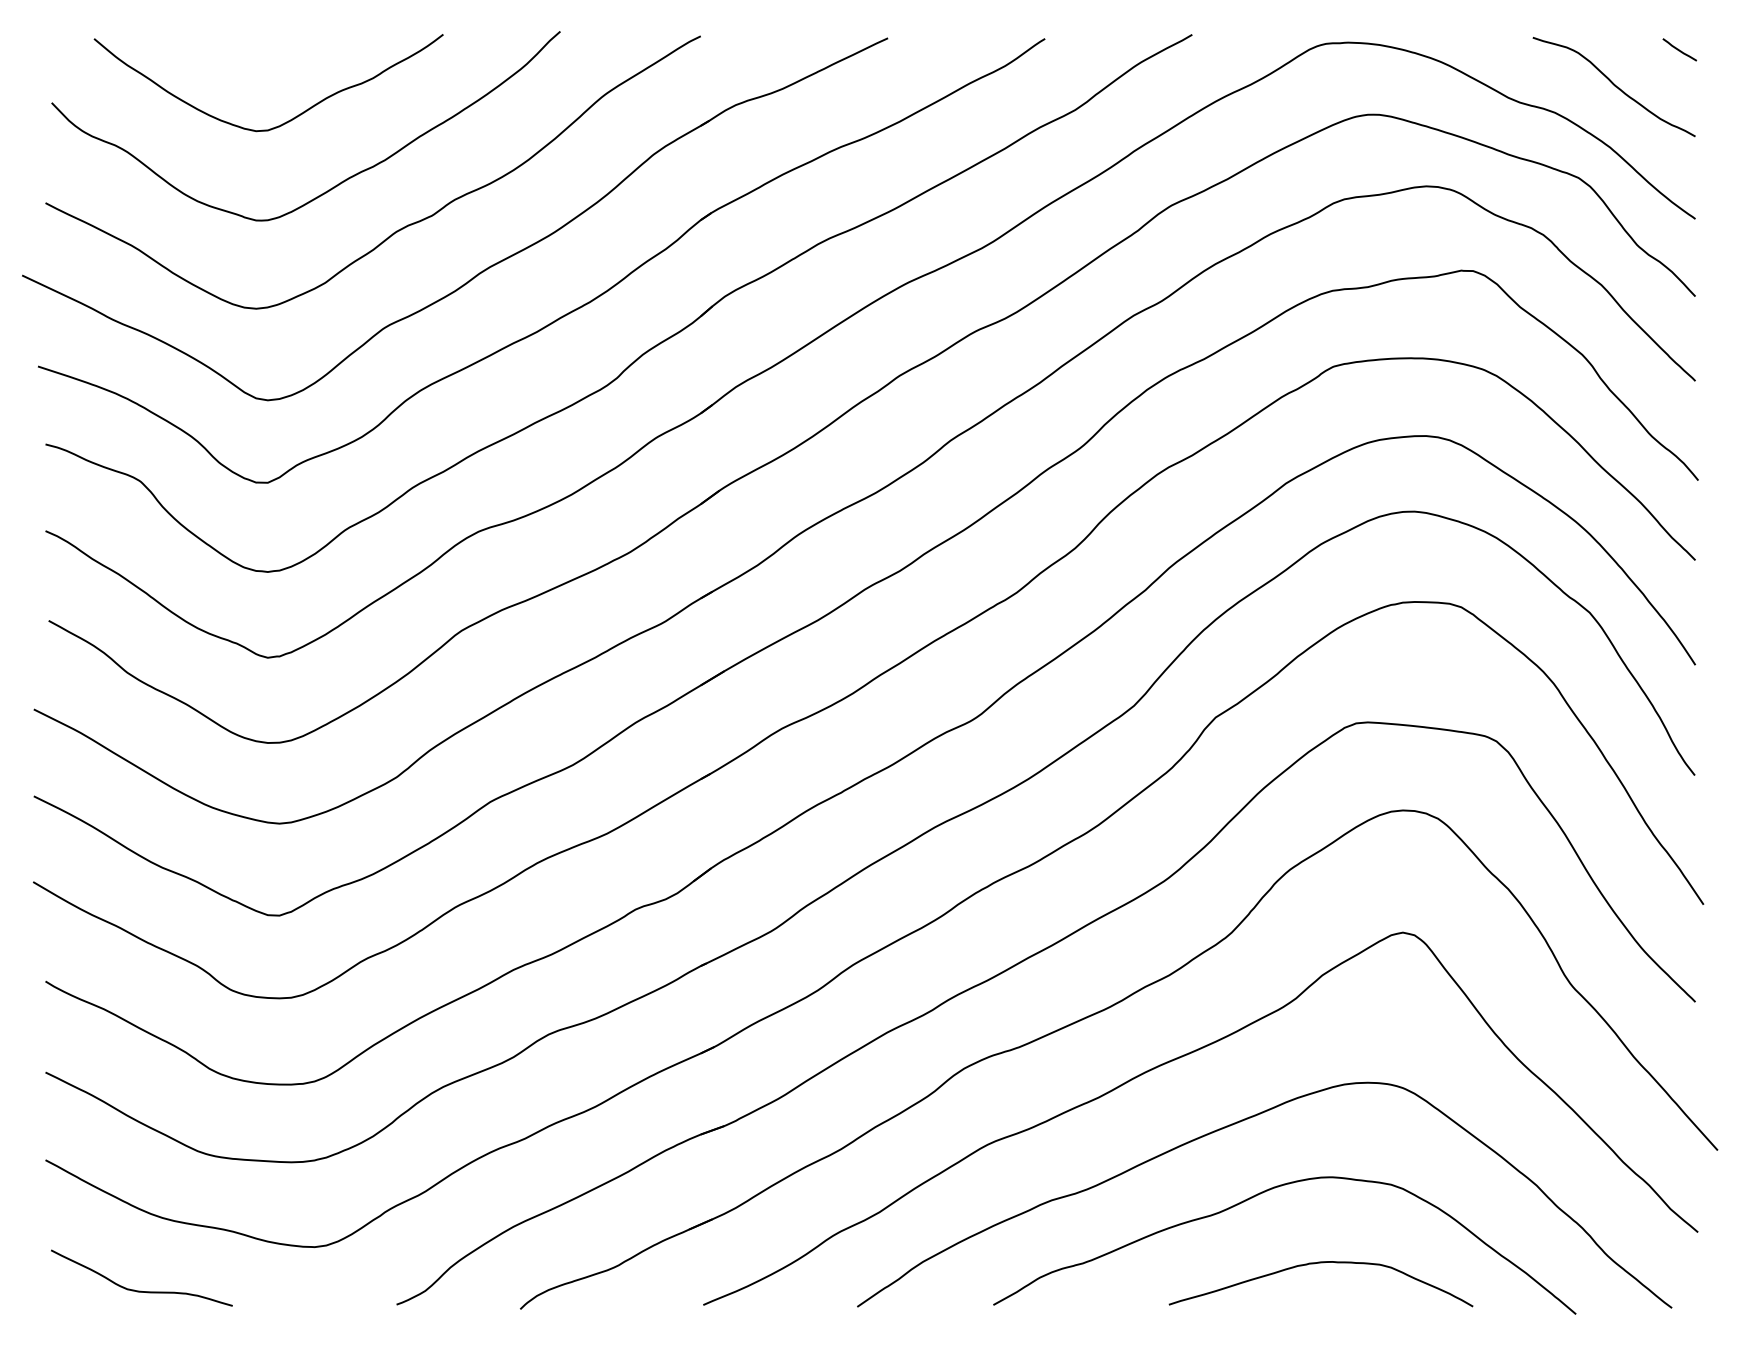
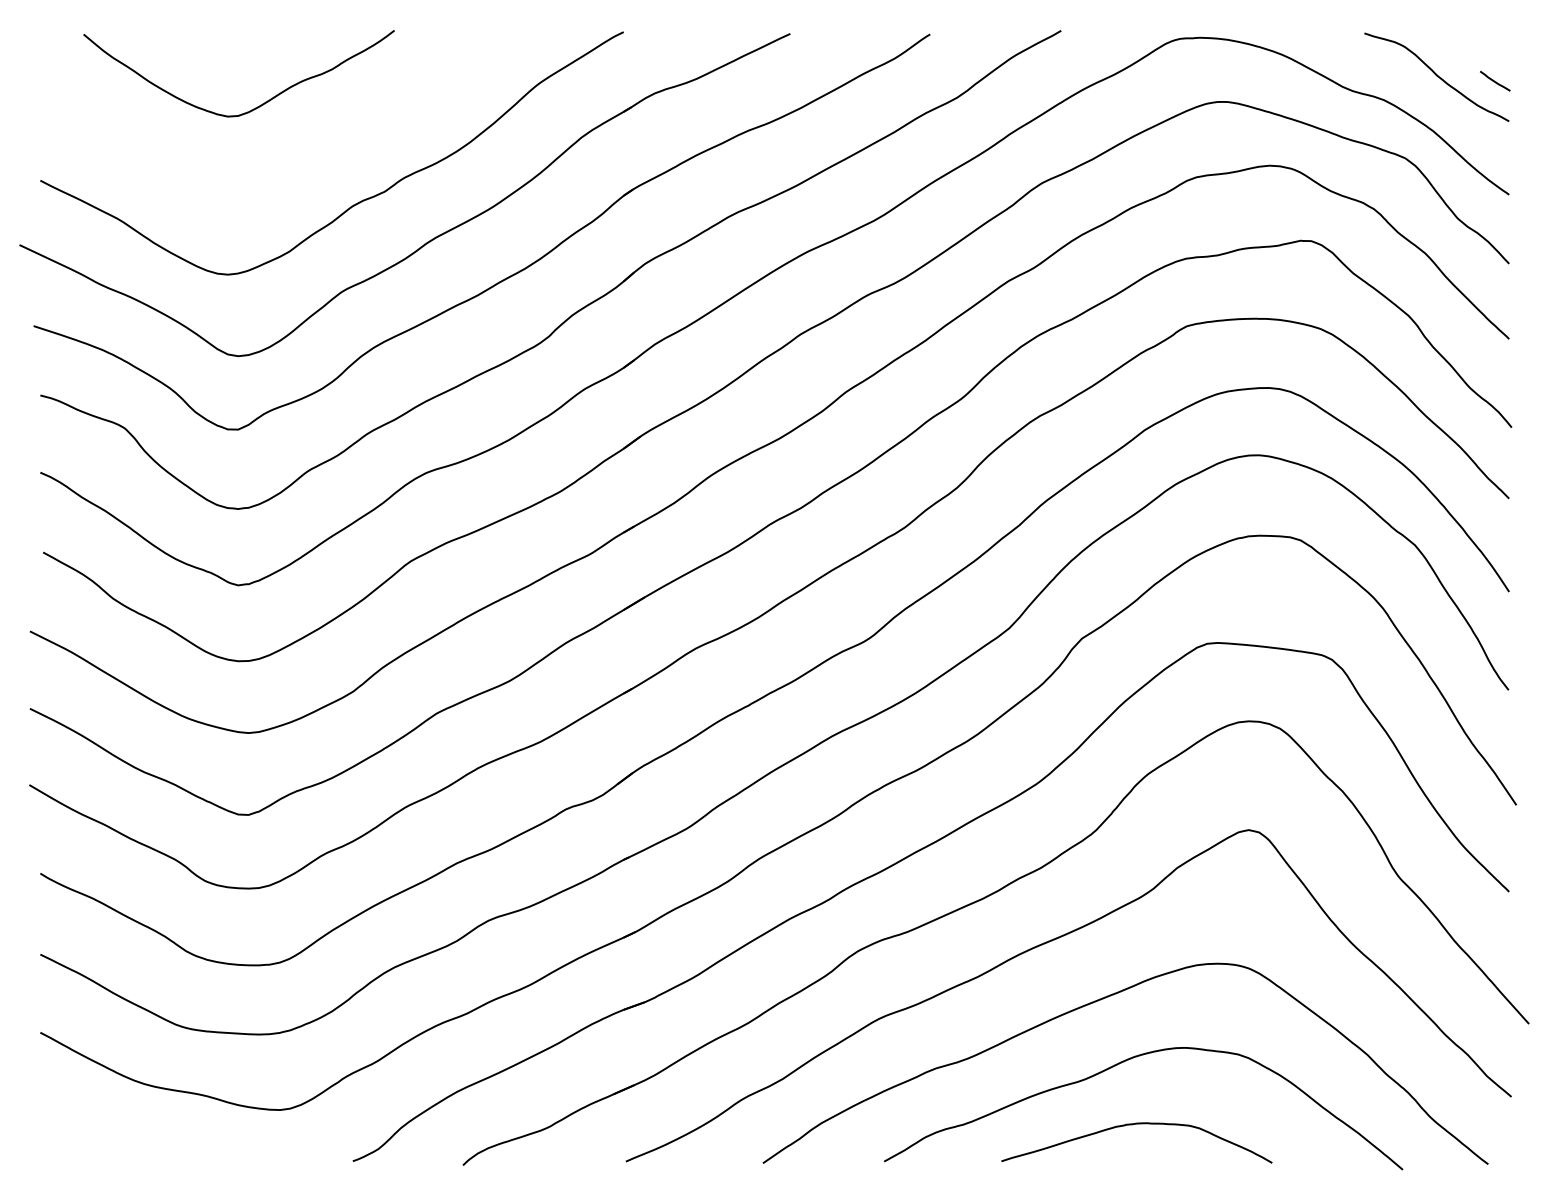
line: (1678, 49) -> (1494, 80), moved
curve: (341, 181) -> (303, 161), removed
curve: (1316, 1264) -> (1132, 1125), moved
curve: (141, 1290) -> (125, 1148), removed

